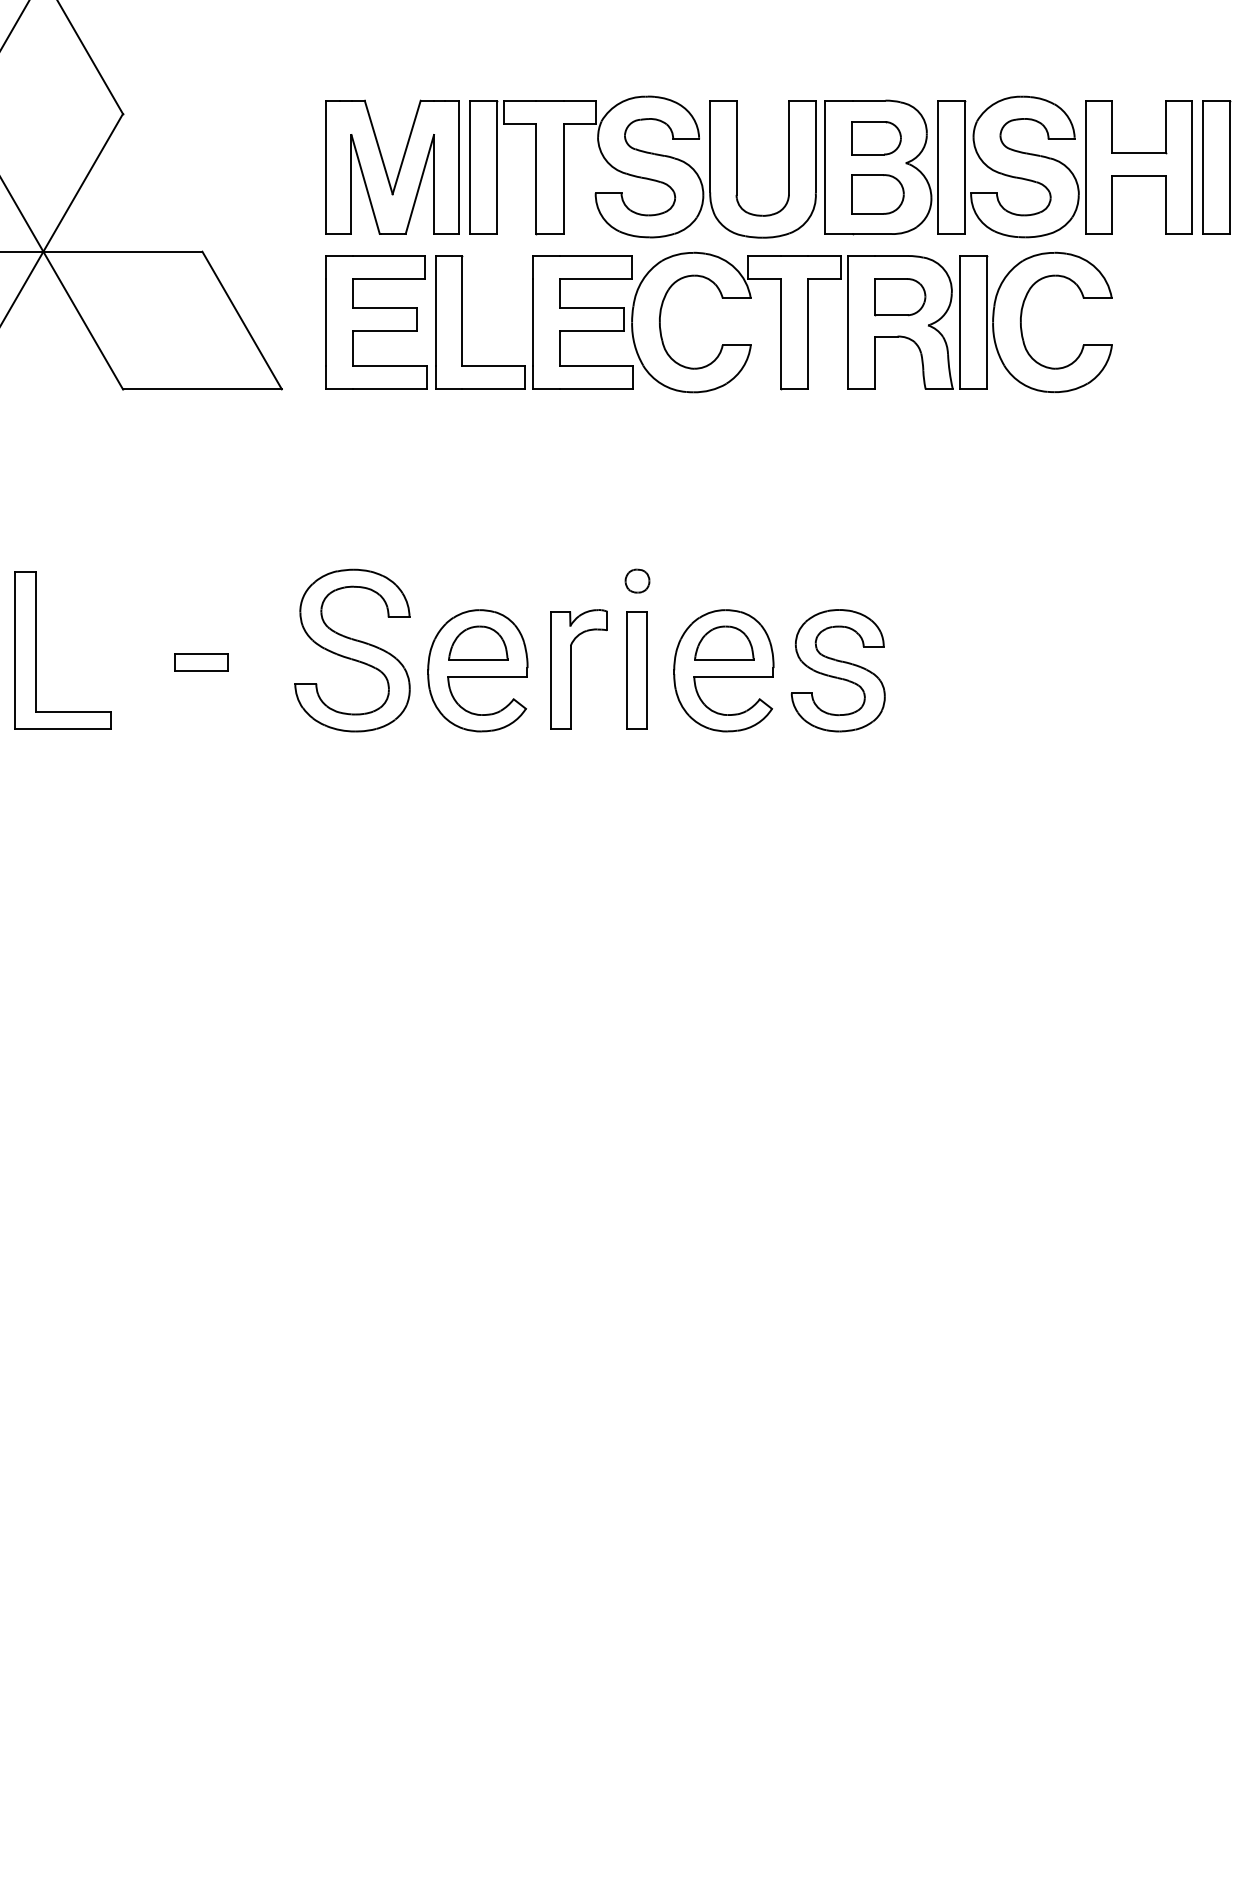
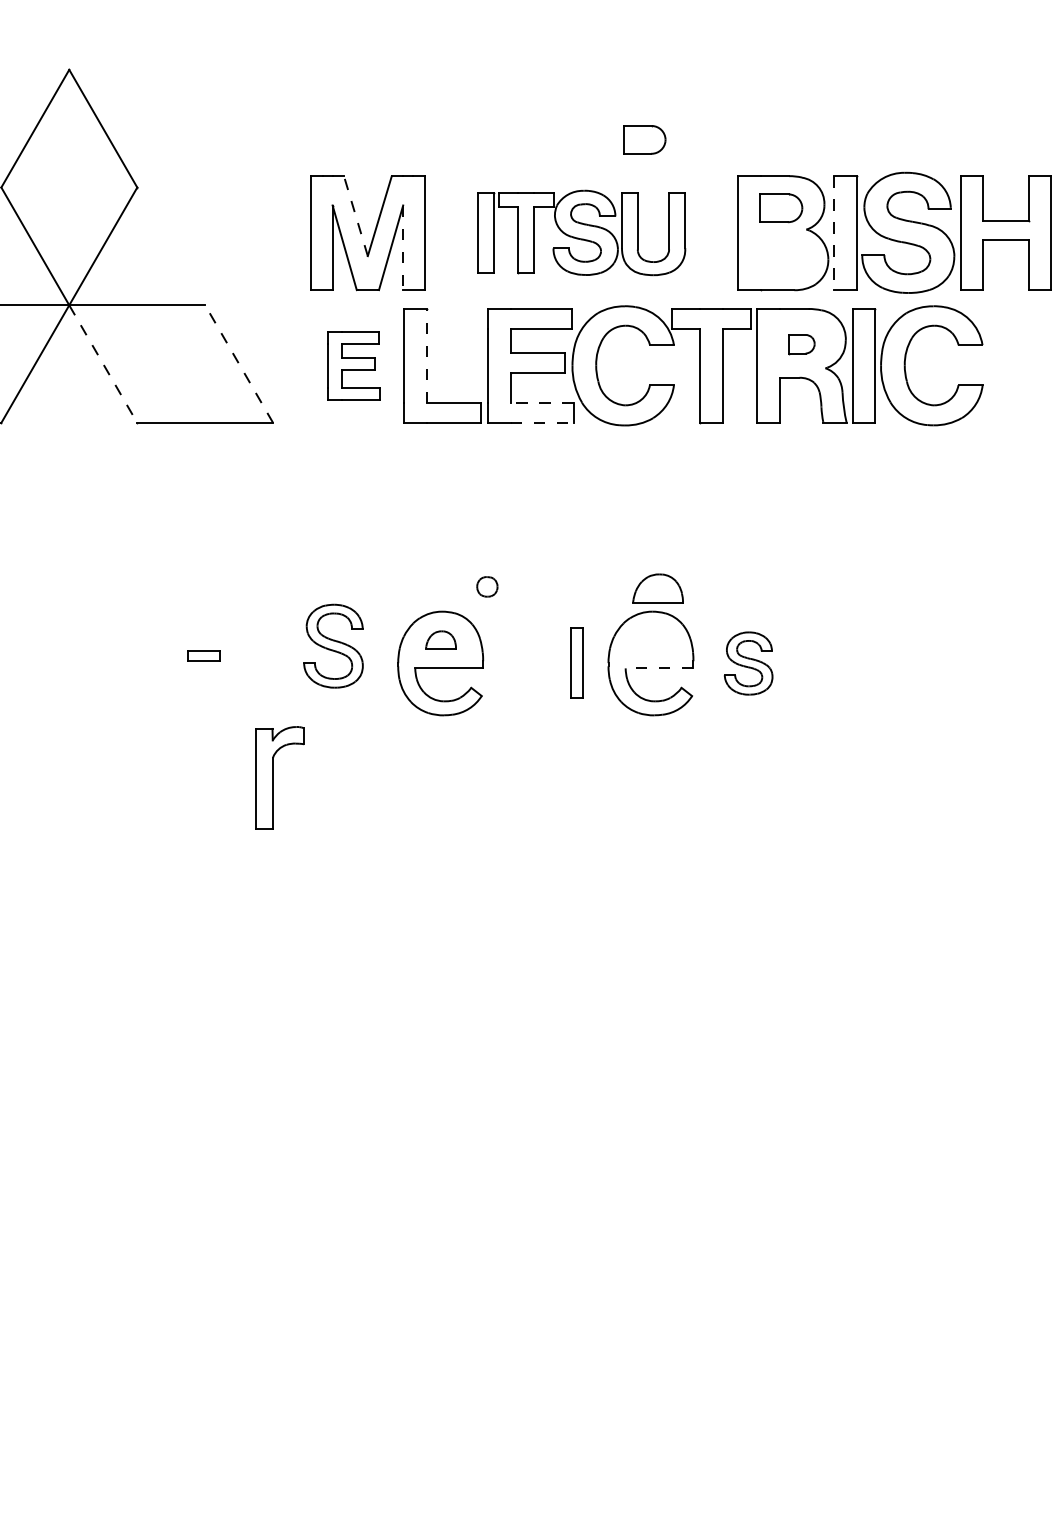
part: (716, 58) -> (644, 140), added
line: (378, 147) -> (355, 216), solid -> dashed
part: (642, 166) -> (581, 232), size x0.7
line: (937, 167) -> (833, 233), solid -> dashed
line: (434, 184) -> (403, 247), solid -> dashed
part: (877, 194) -> (782, 256), removed
part: (900, 297) -> (801, 344), size x0.6
line: (462, 310) -> (427, 355), solid -> dashed
line: (83, 320) -> (103, 364), solid -> dashed
line: (241, 320) -> (238, 364), solid -> dashed
part: (376, 322) -> (354, 365), size x0.6
line: (596, 366) -> (542, 403), solid -> dashed
line: (596, 389) -> (542, 423), solid -> dashed
part: (637, 580) -> (487, 586), moved
part: (478, 642) -> (441, 639), size x0.6
part: (724, 642) -> (658, 588), moved
part: (36, 650) -> (63, 646), removed
part: (352, 650) -> (333, 646), size x0.6
part: (201, 662) -> (204, 656), size x0.7
part: (571, 669) -> (273, 777), moved
part: (636, 670) -> (576, 663), size x0.7
part: (837, 670) -> (748, 663), size x0.6
line: (733, 676) -> (659, 668), solid -> dashed

